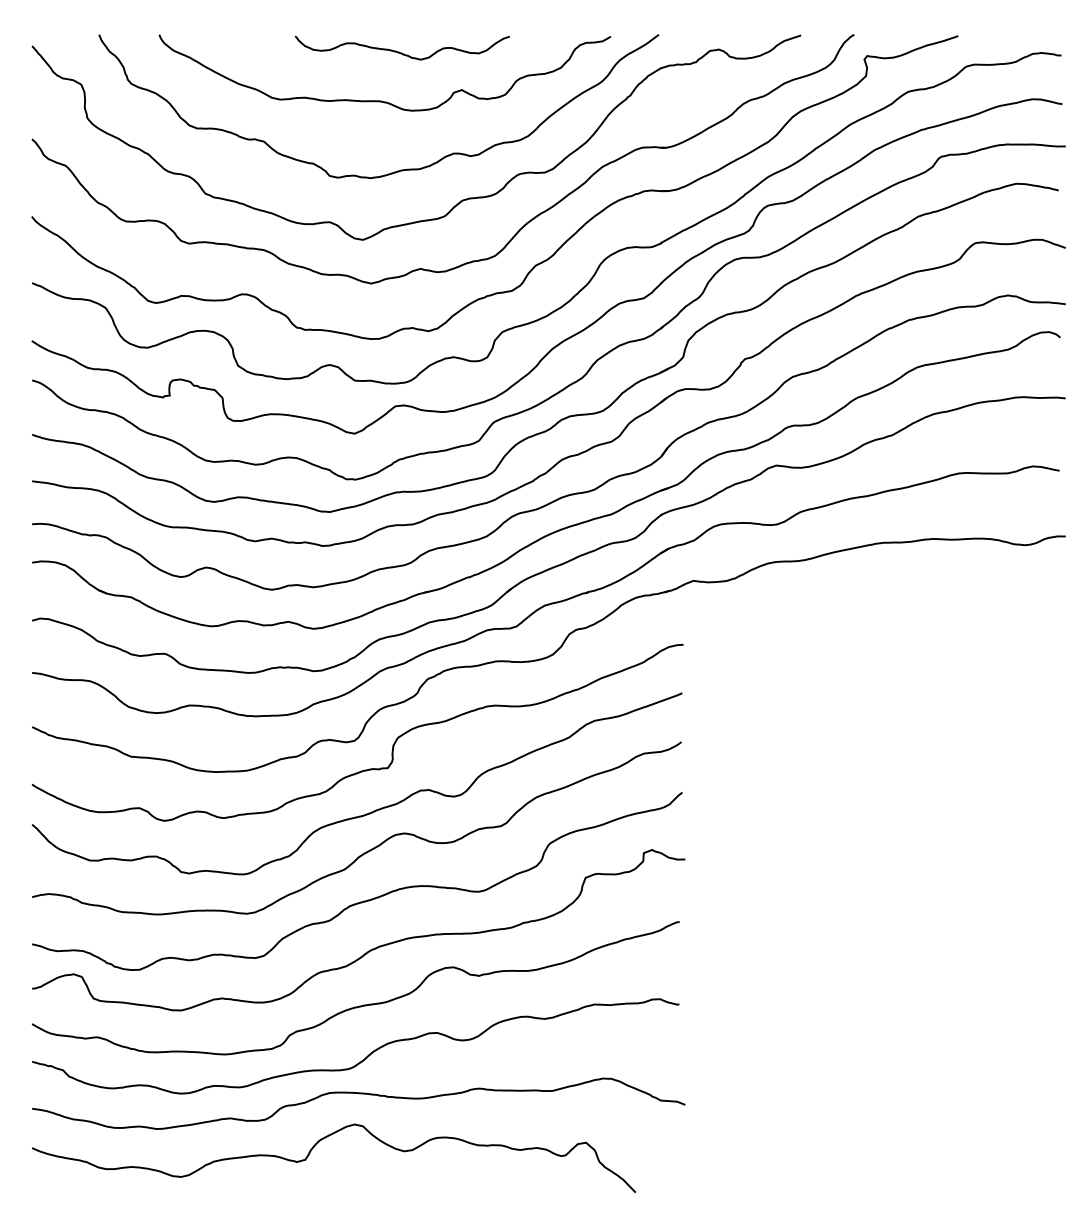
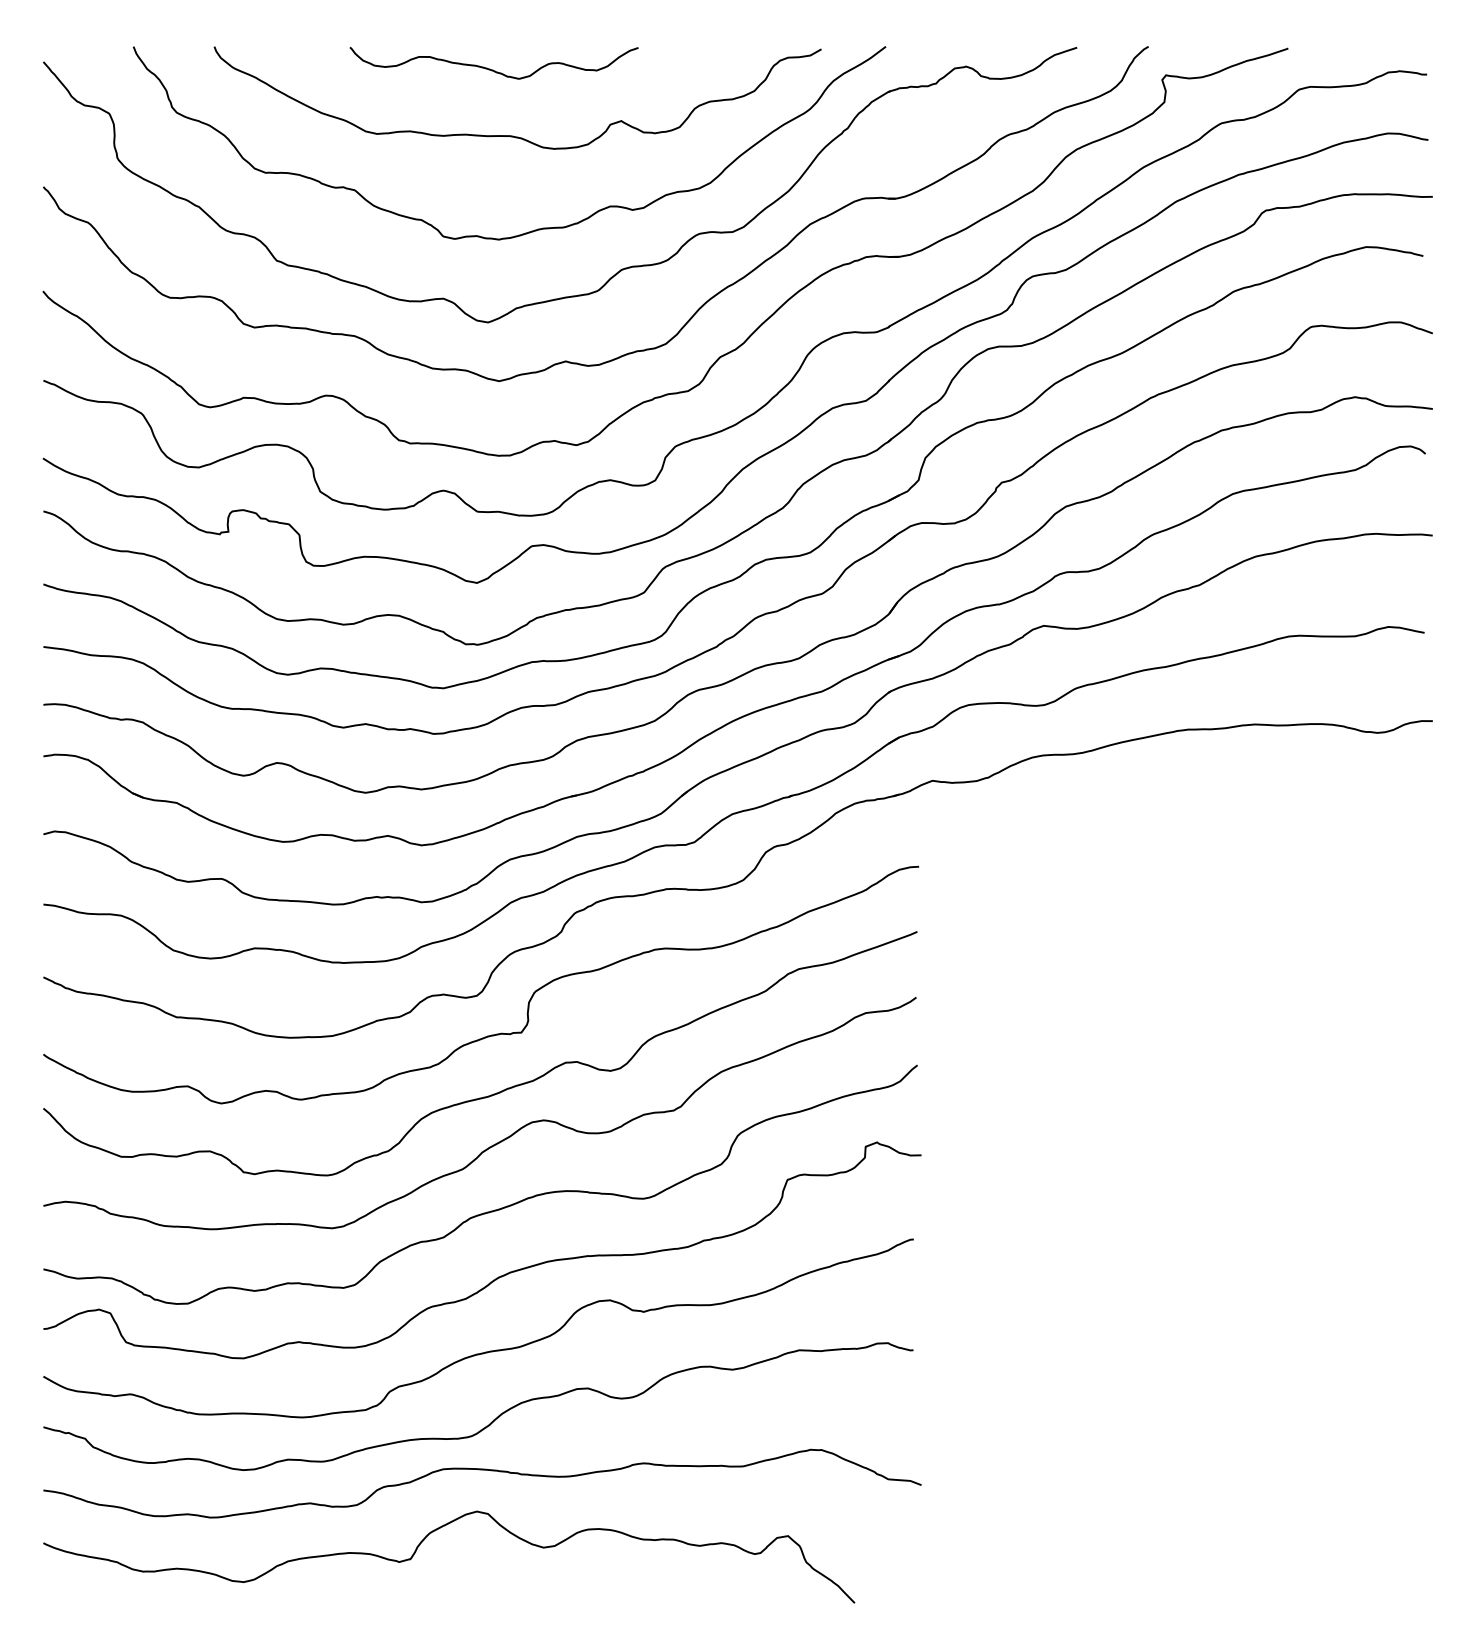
curve: (399, 51) -> (490, 67), moved

